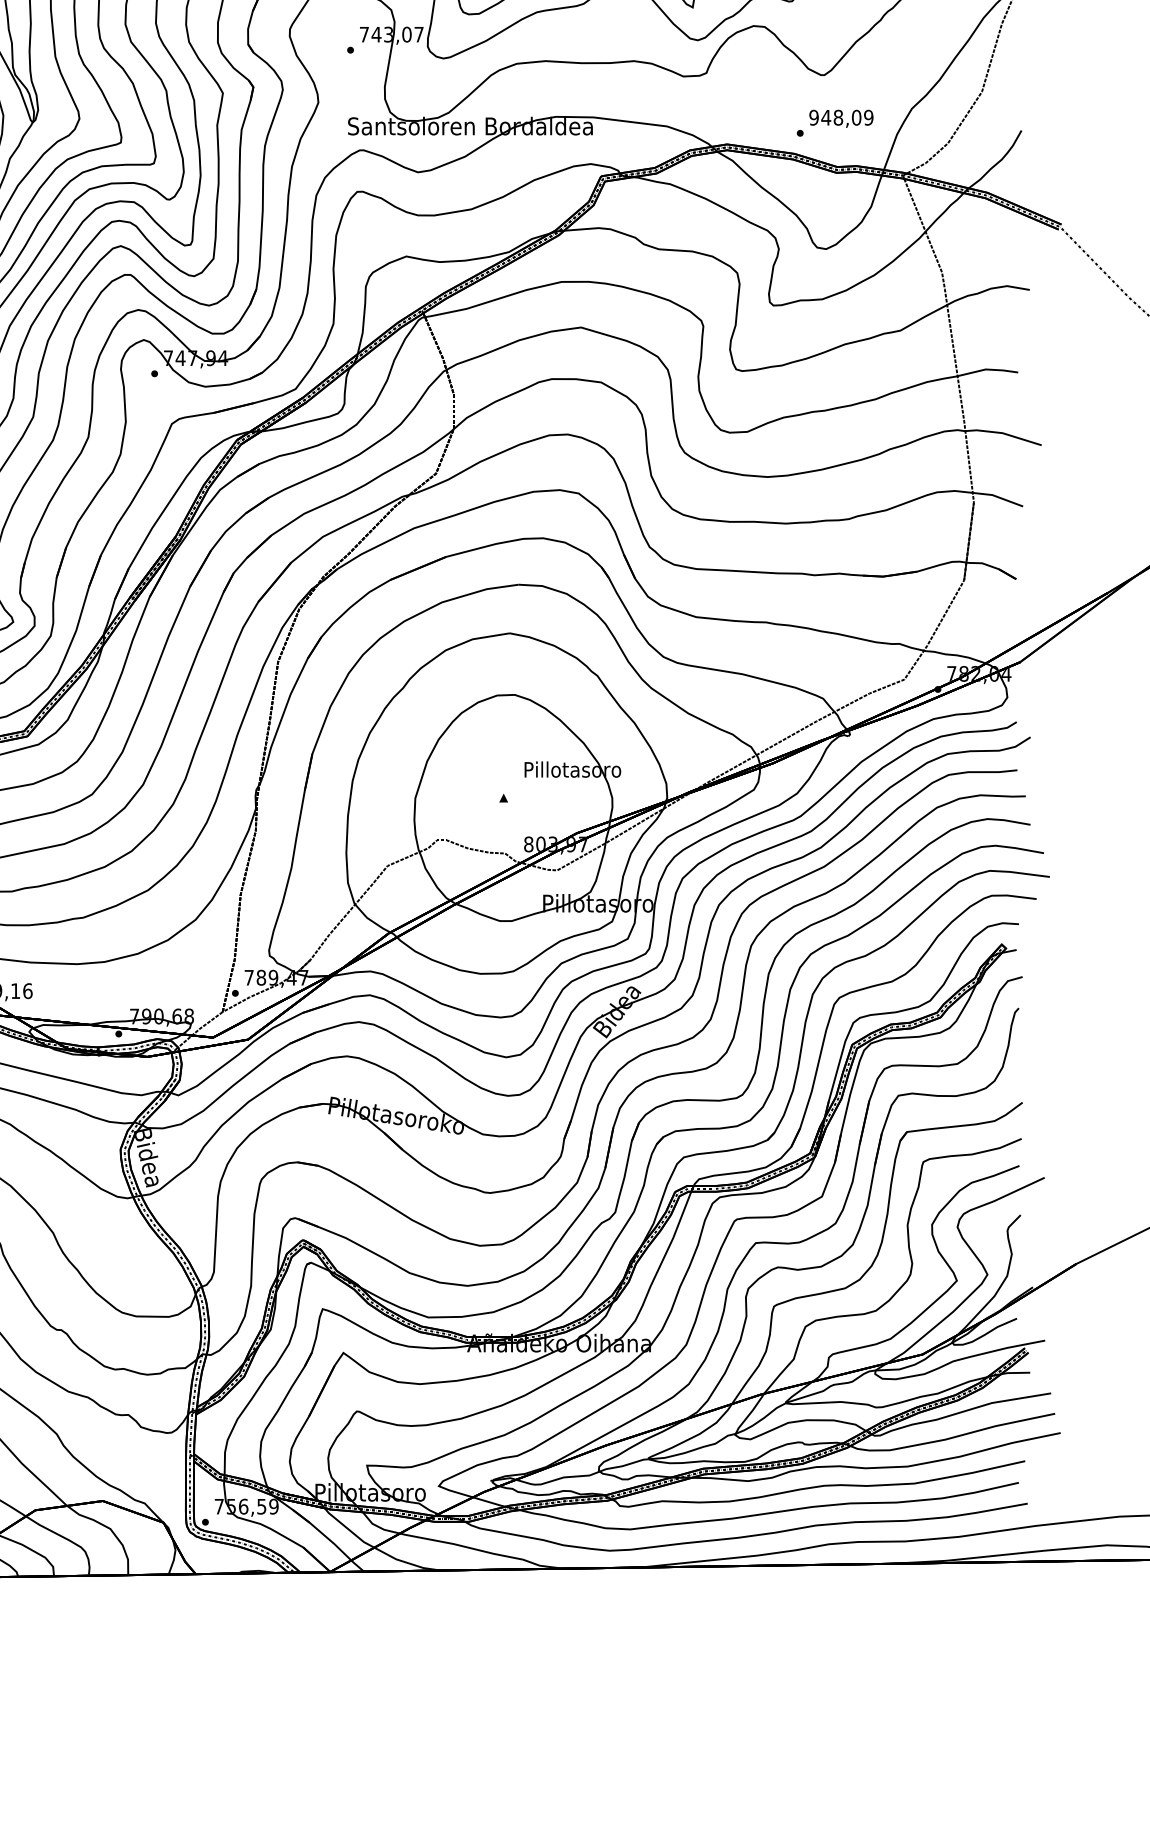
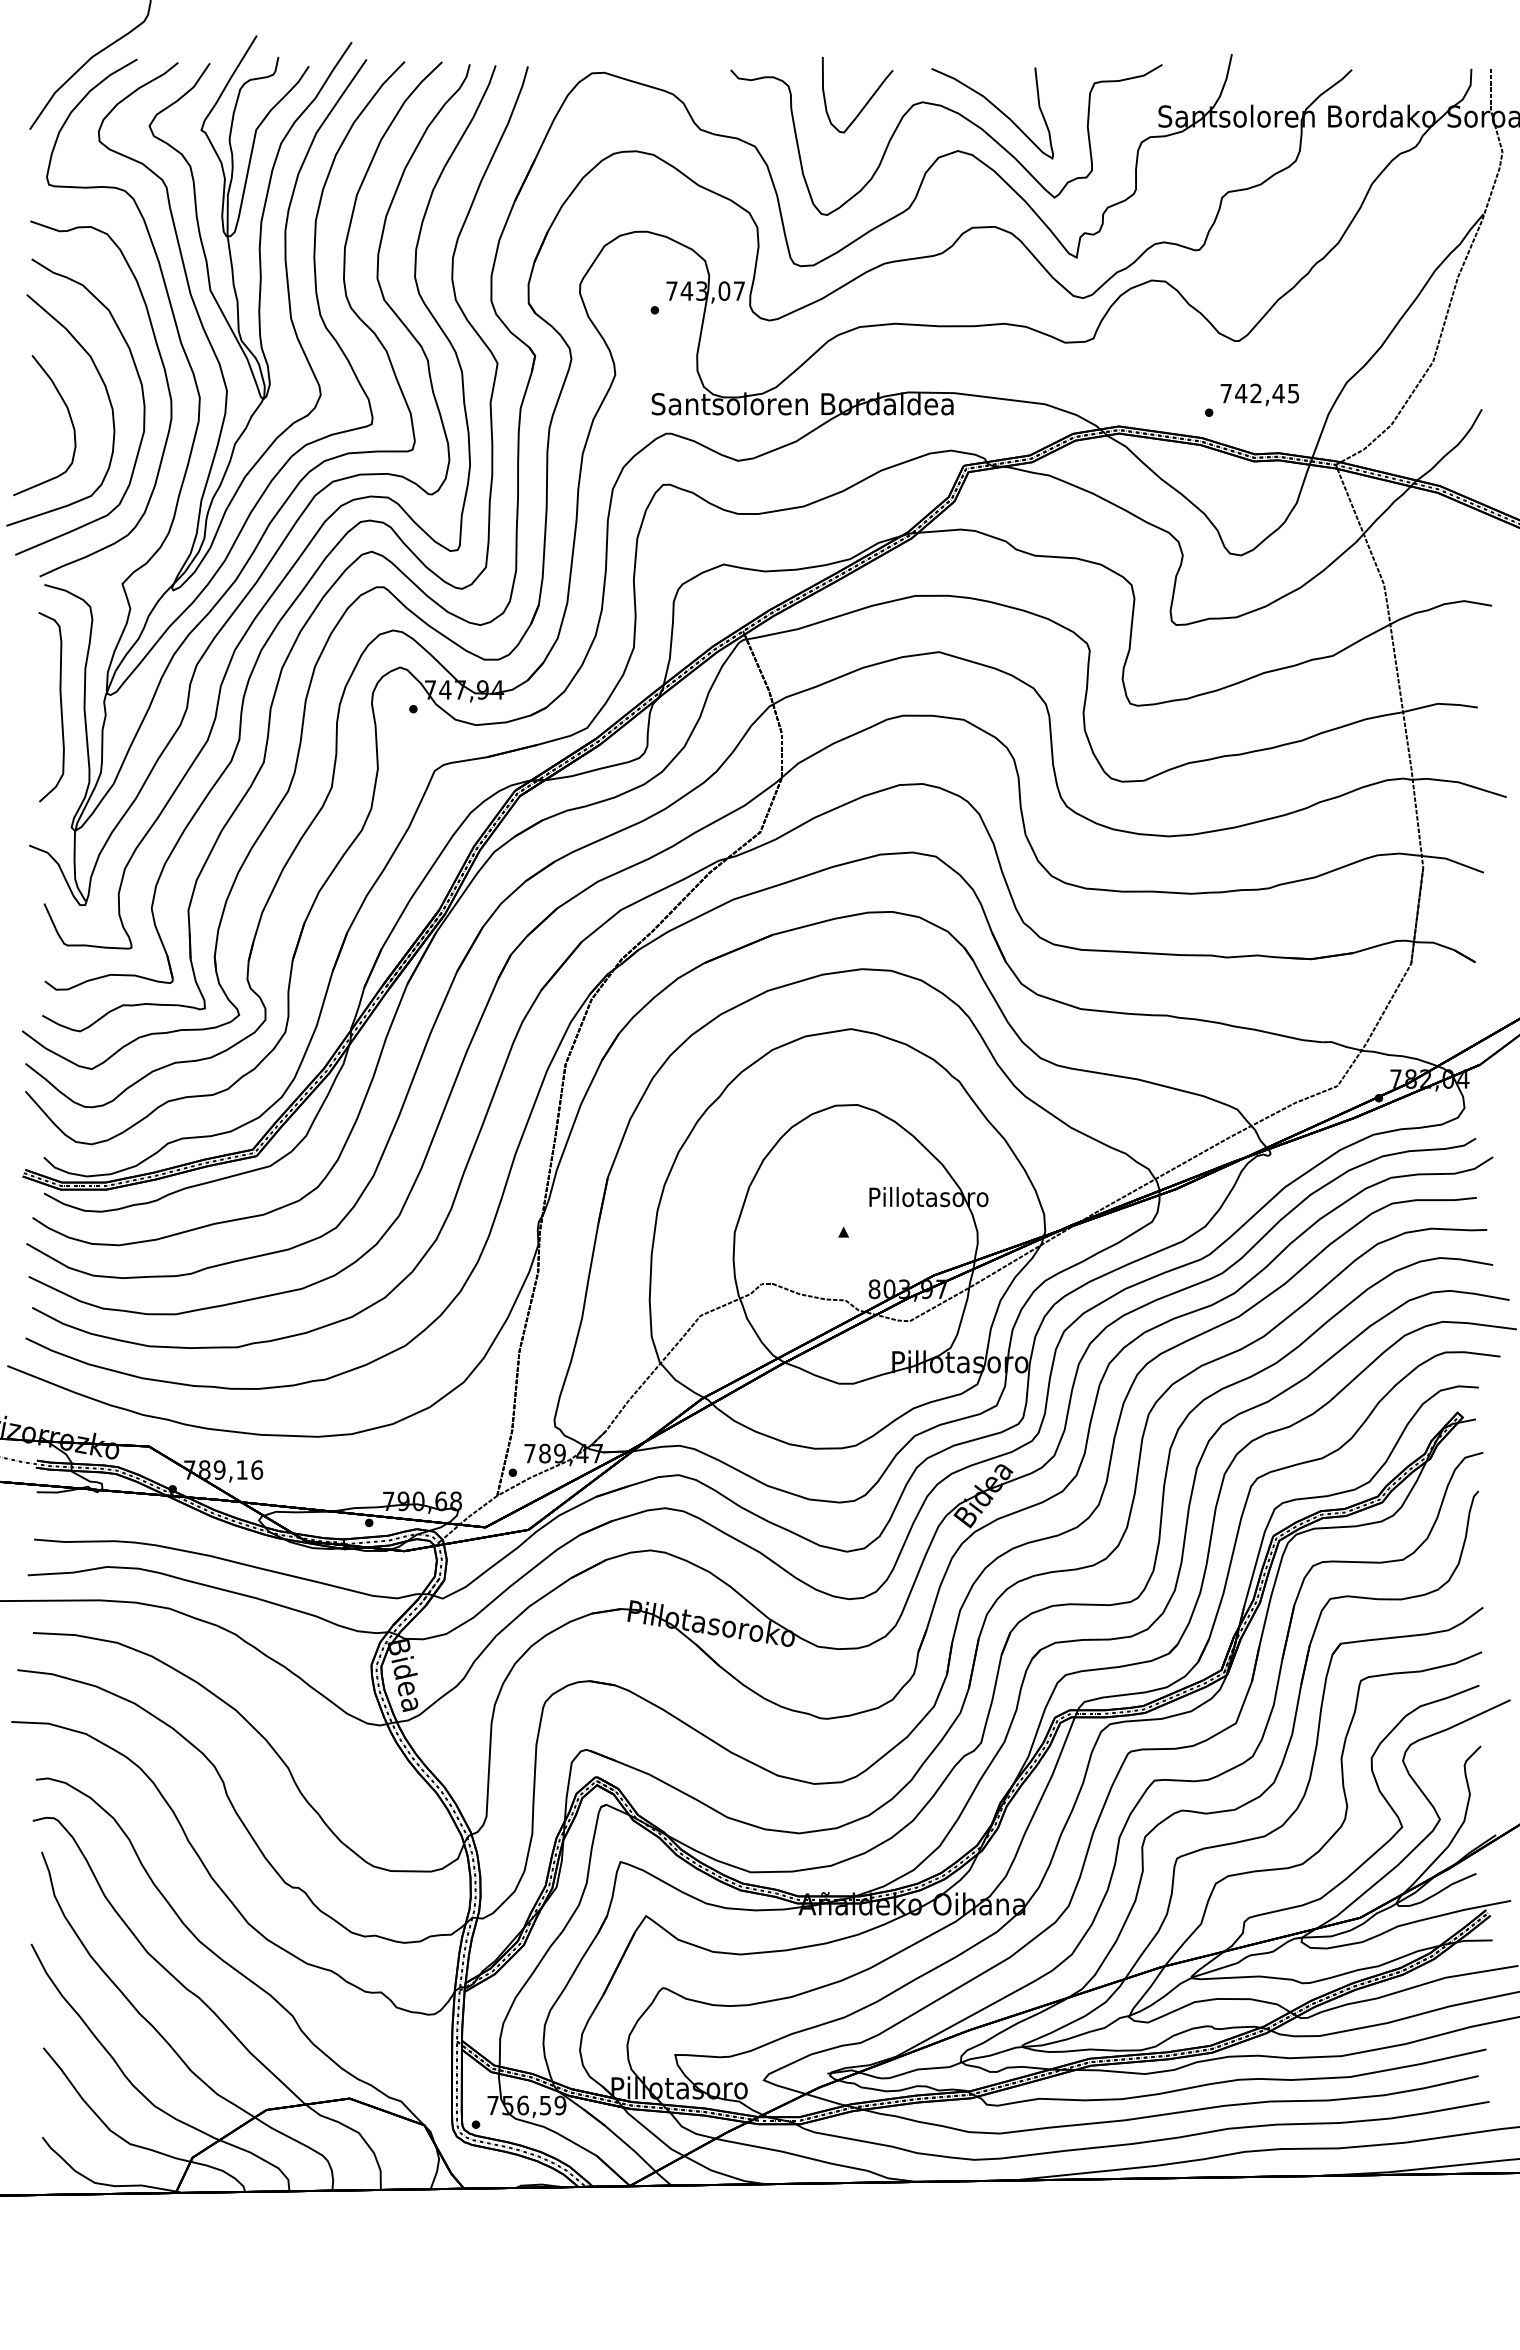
text: (841, 117) -> (1259, 393), 948,09 -> 742,45

